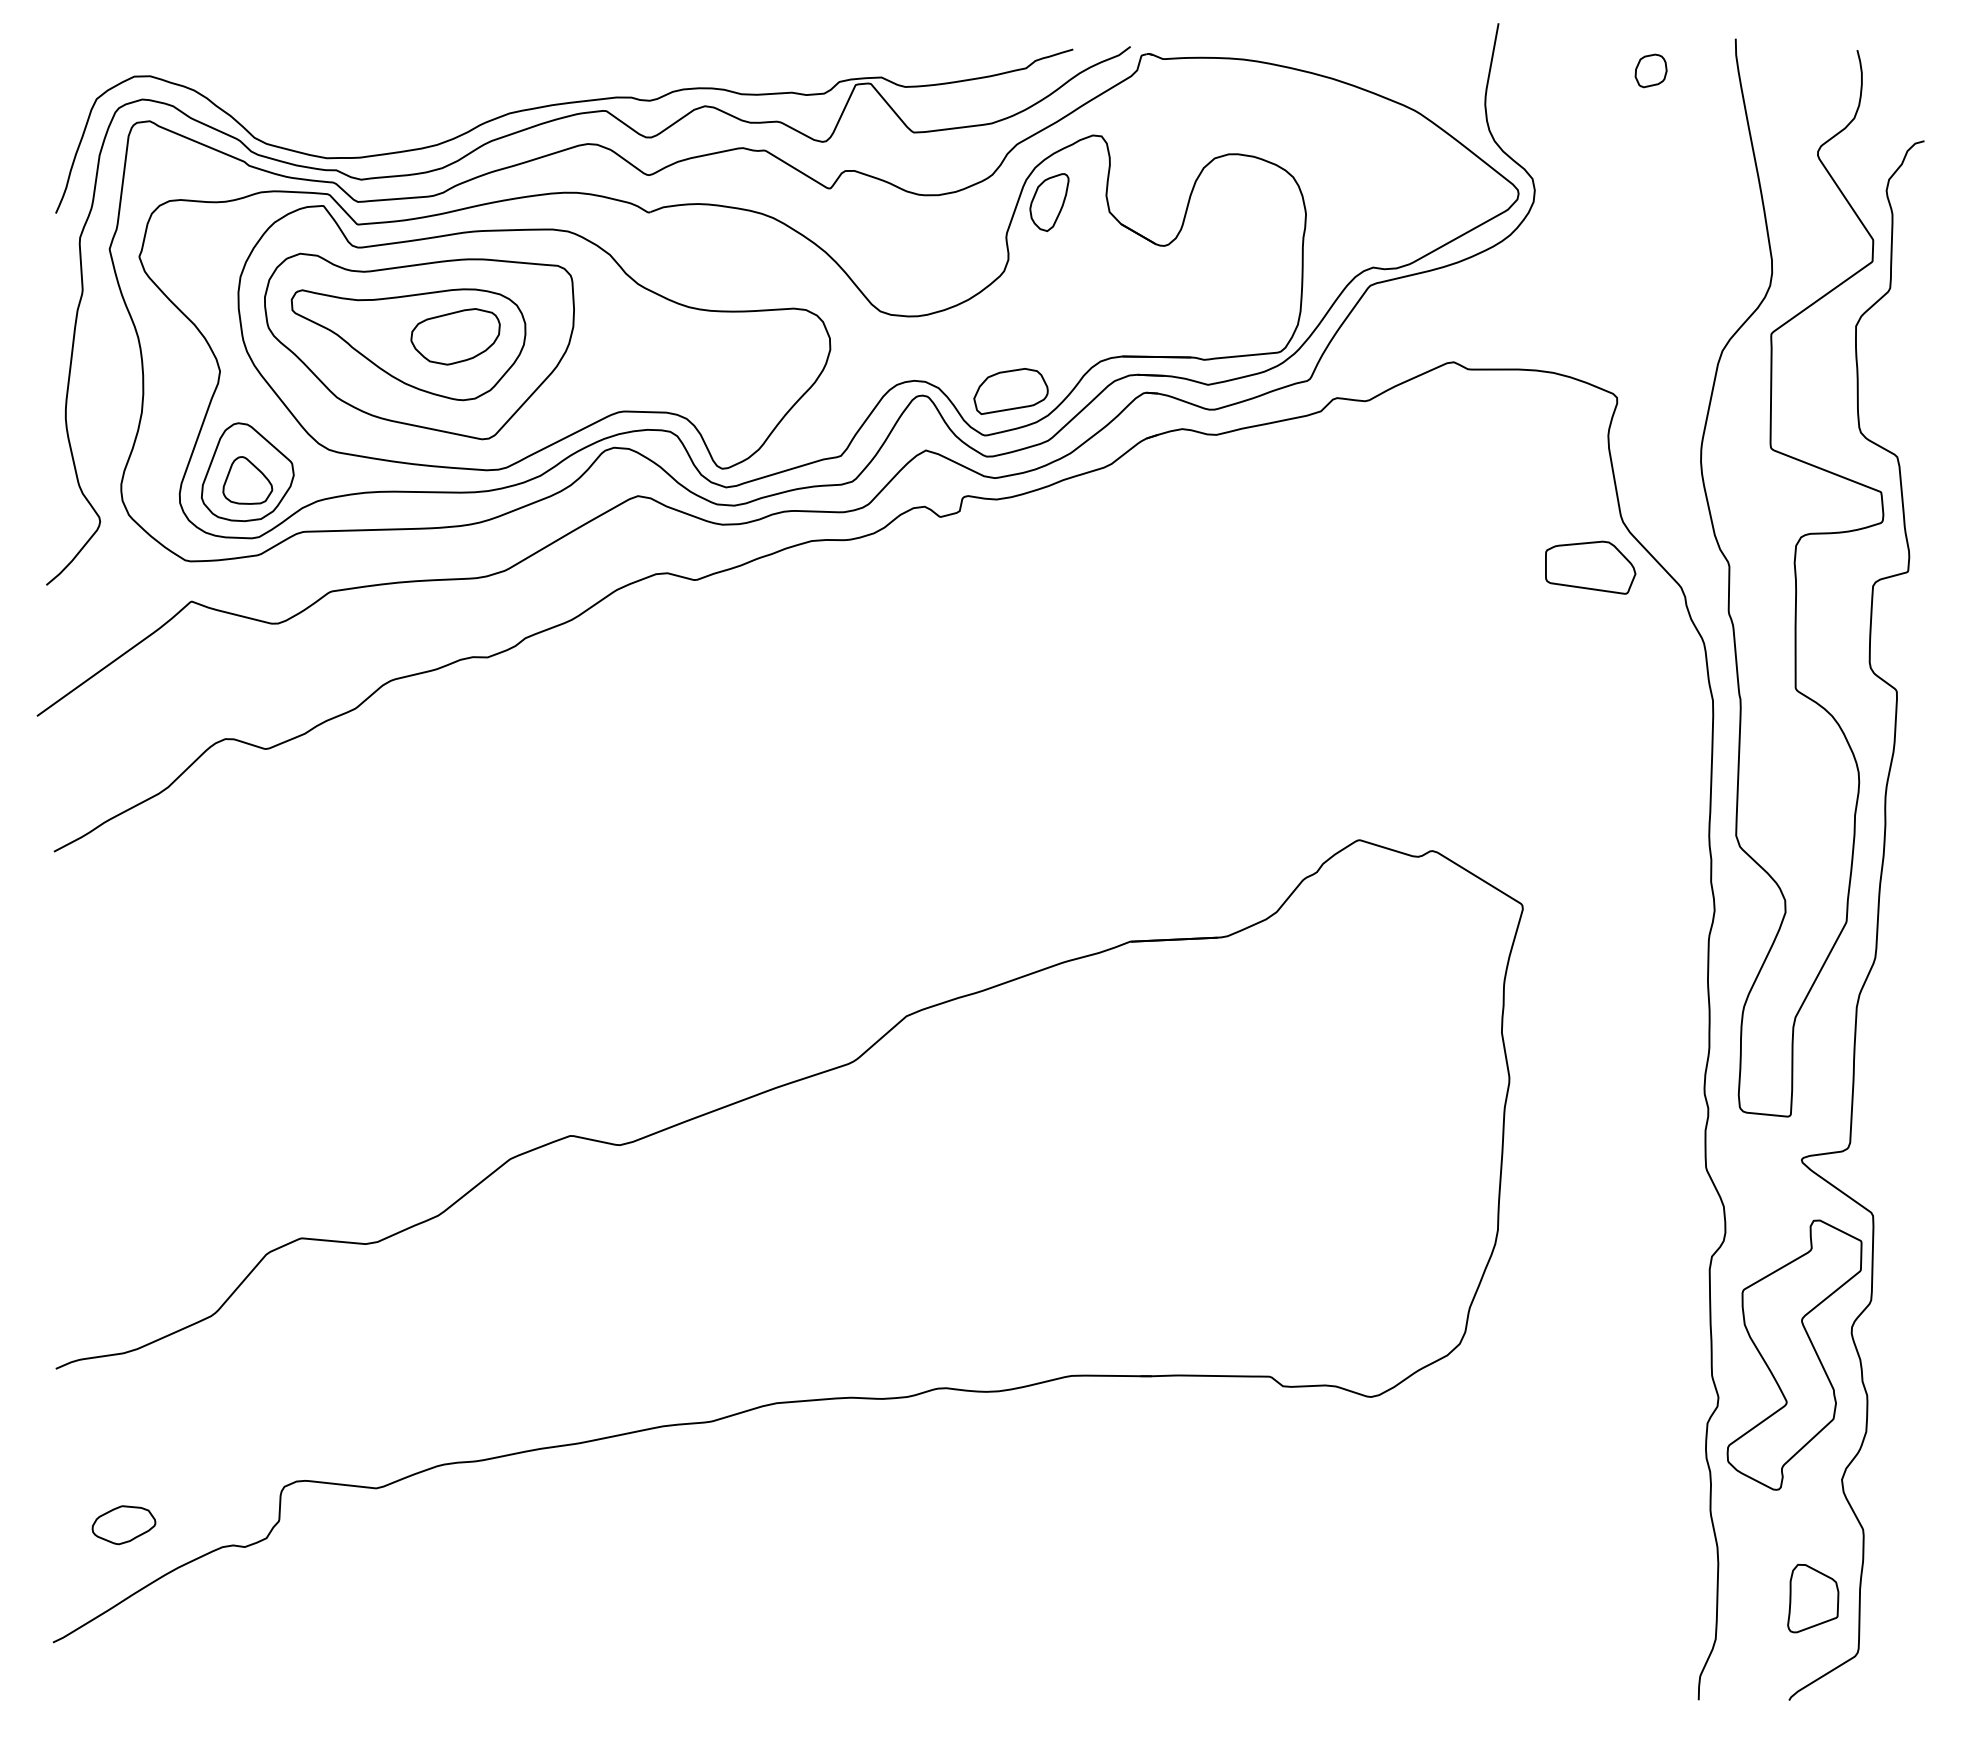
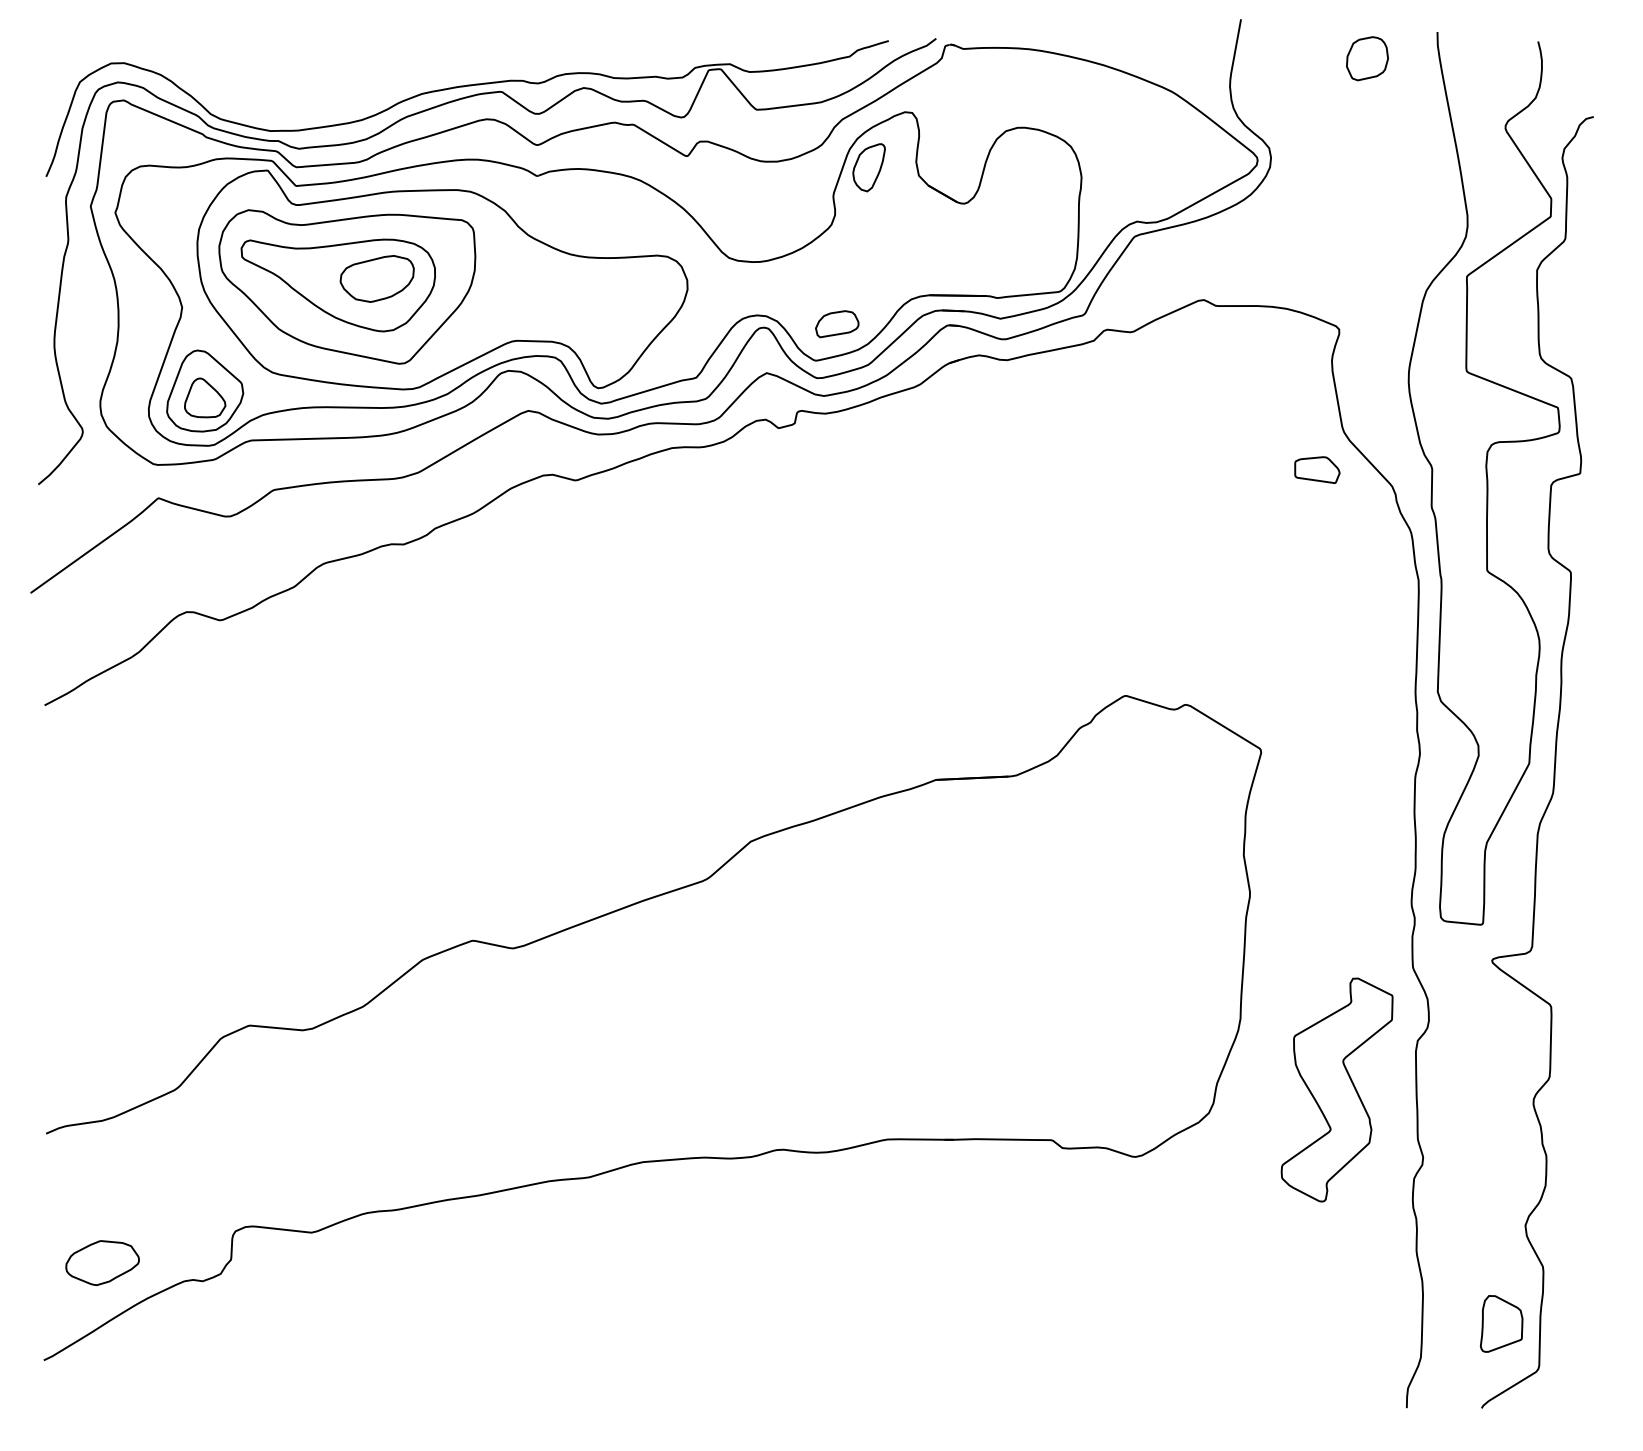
part: (1650, 70) -> (1366, 58), size x1.6
part: (1010, 391) -> (836, 324), size x0.7
part: (1590, 567) -> (1317, 470), size x0.6
part: (1794, 1354) -> (1337, 1089), moved
part: (123, 1525) -> (102, 1263), size x1.4

